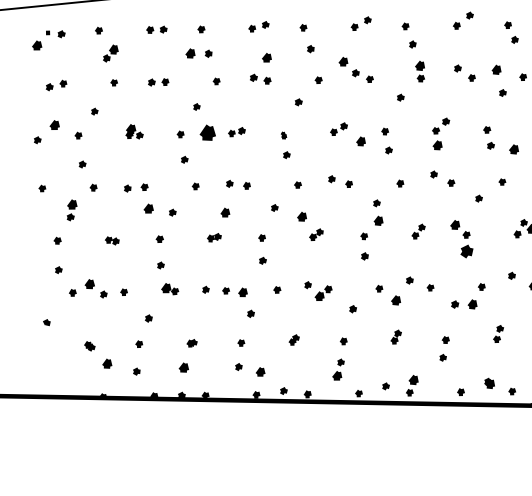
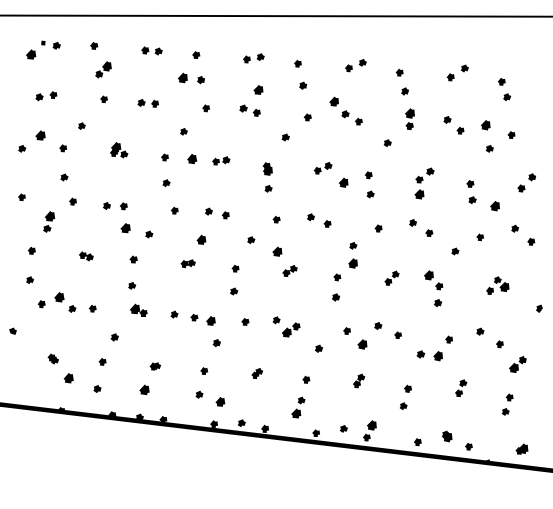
part: (208, 133) -> (192, 159), size x0.62
part: (283, 135) -> (267, 168), size x1.67
part: (466, 252) -> (437, 303), size x0.62

